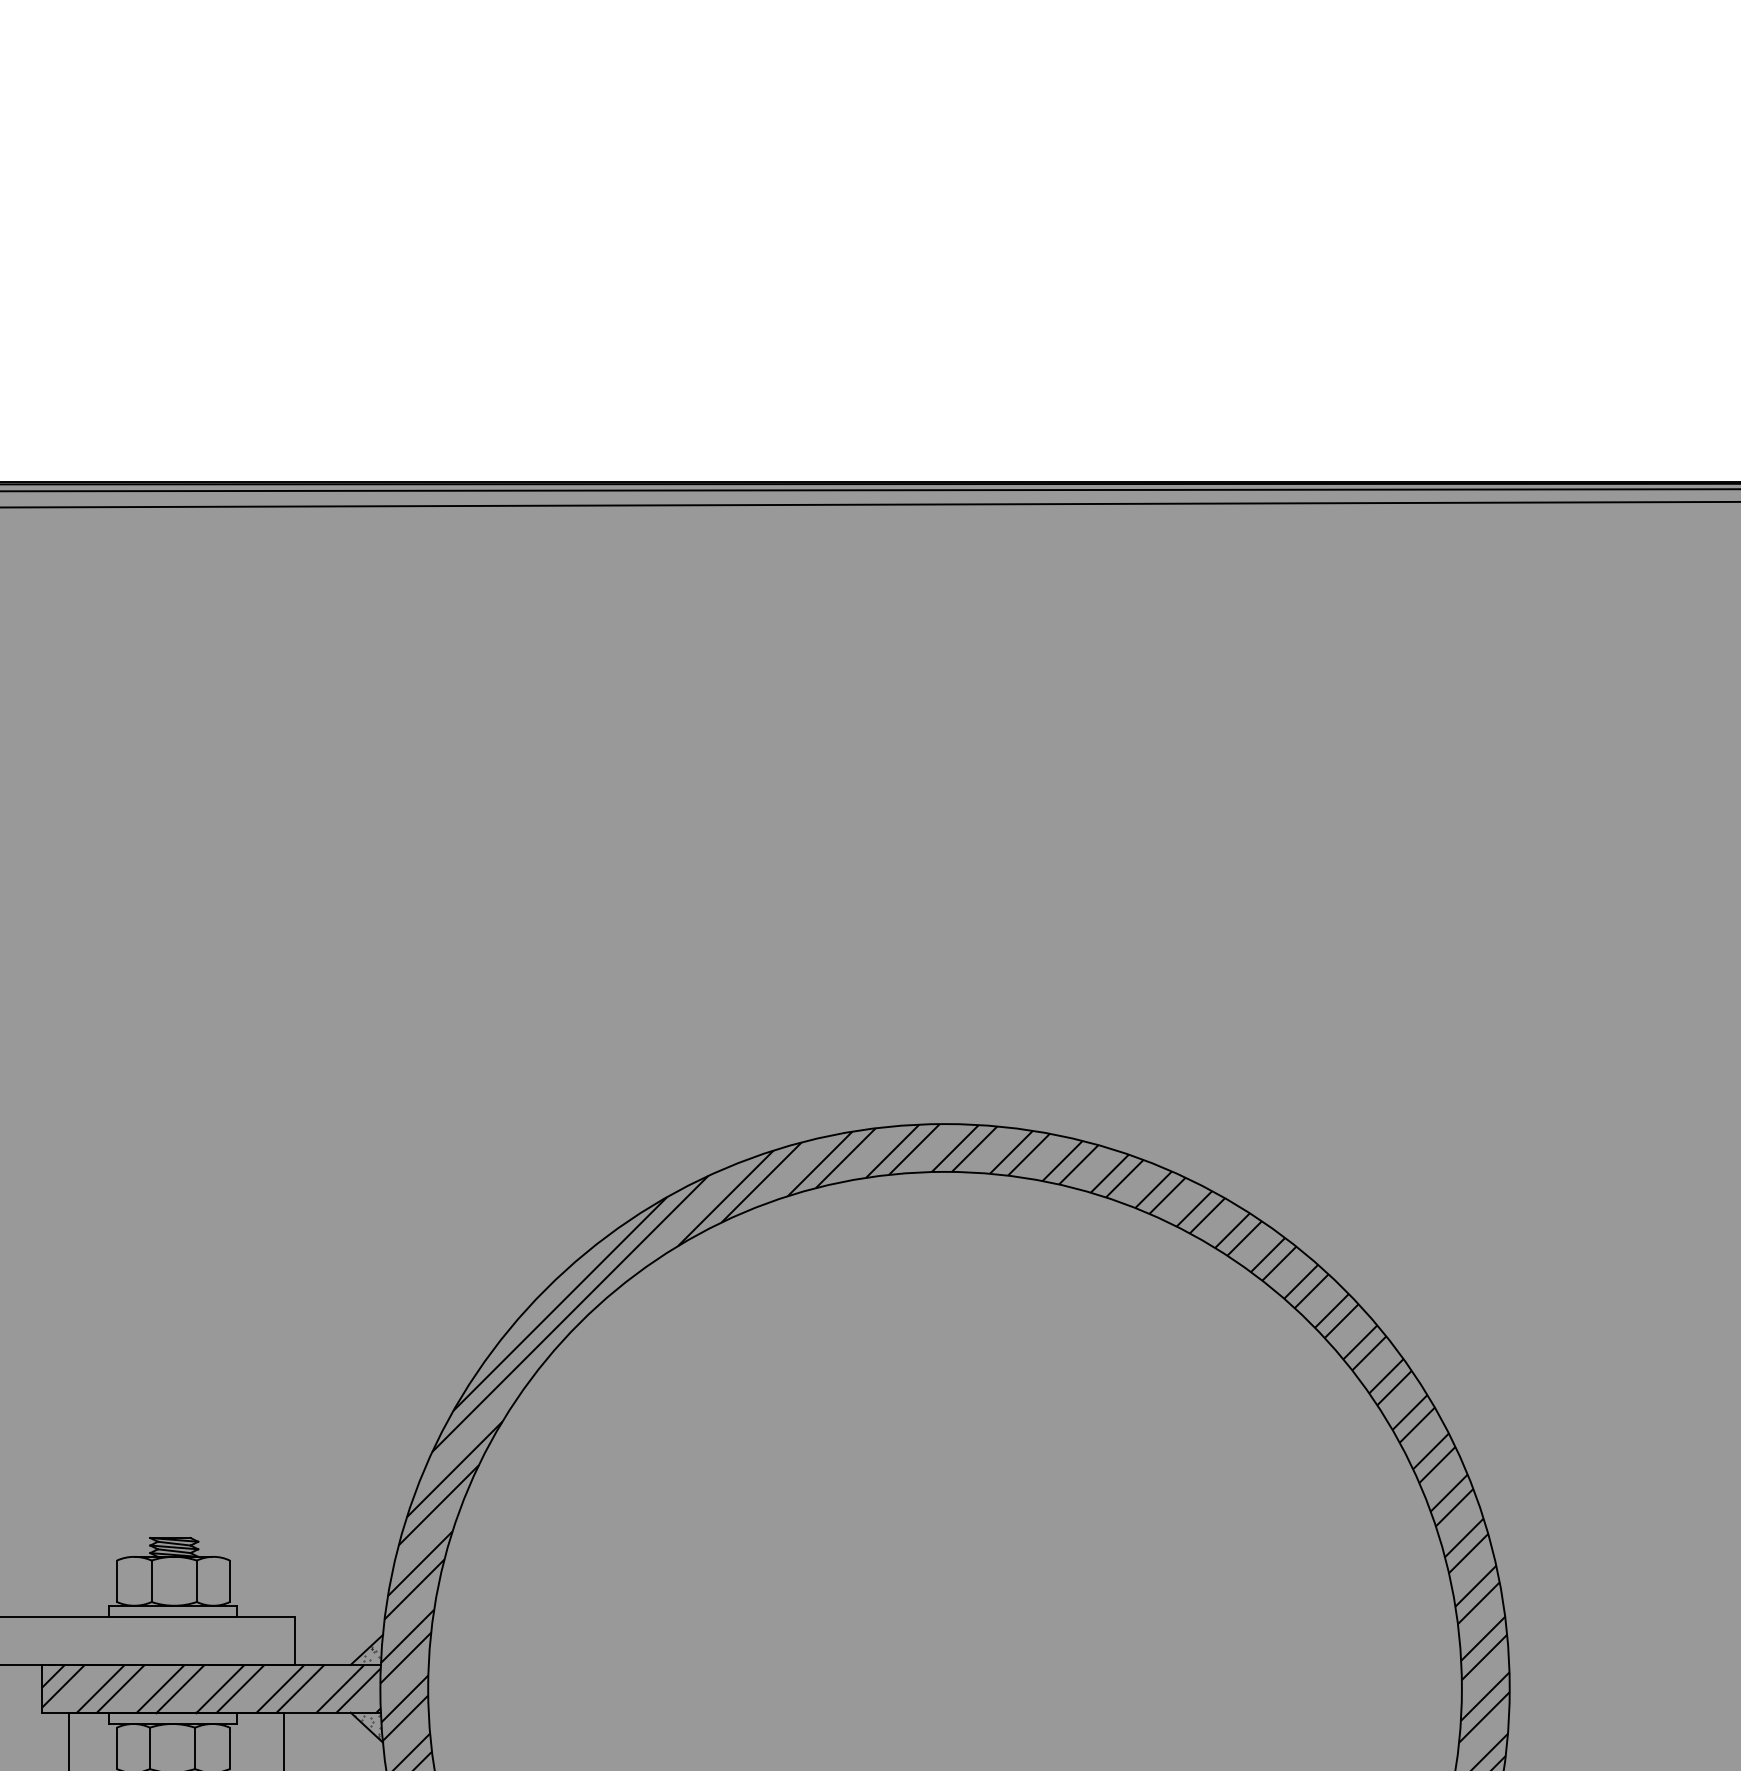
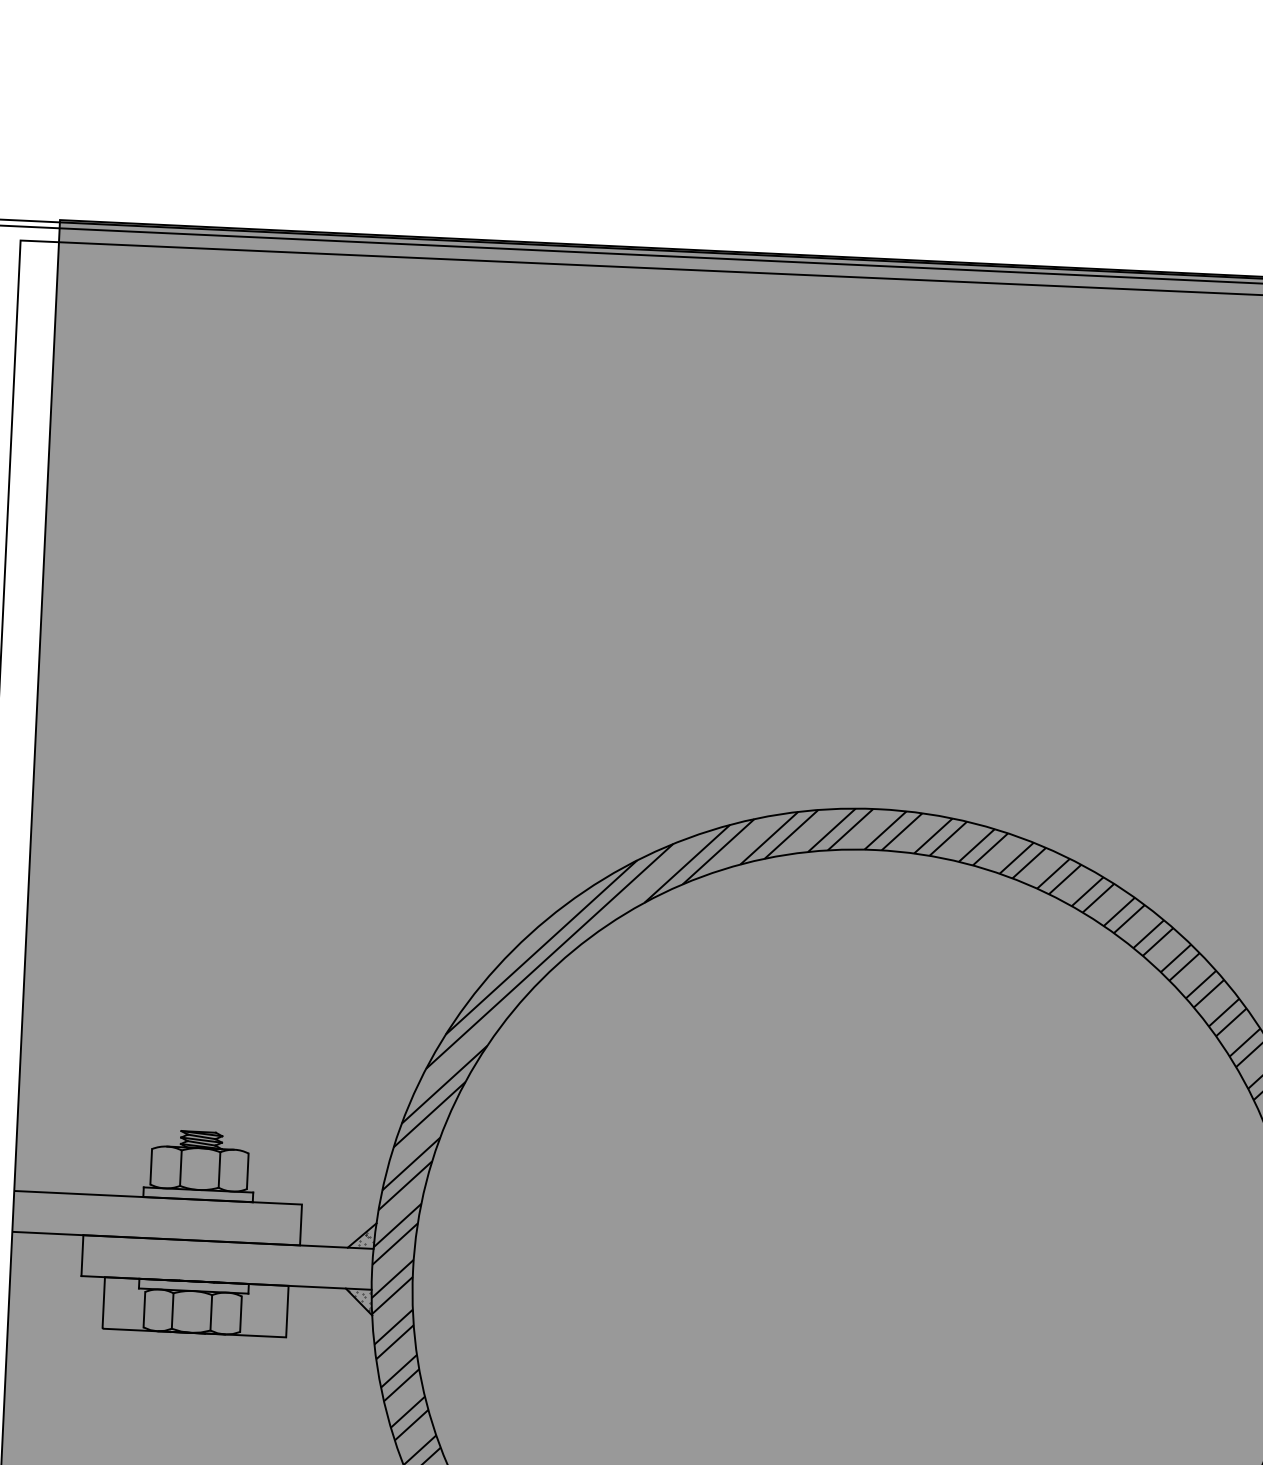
hatch: (210, 1688) -> (226, 1262), removed

